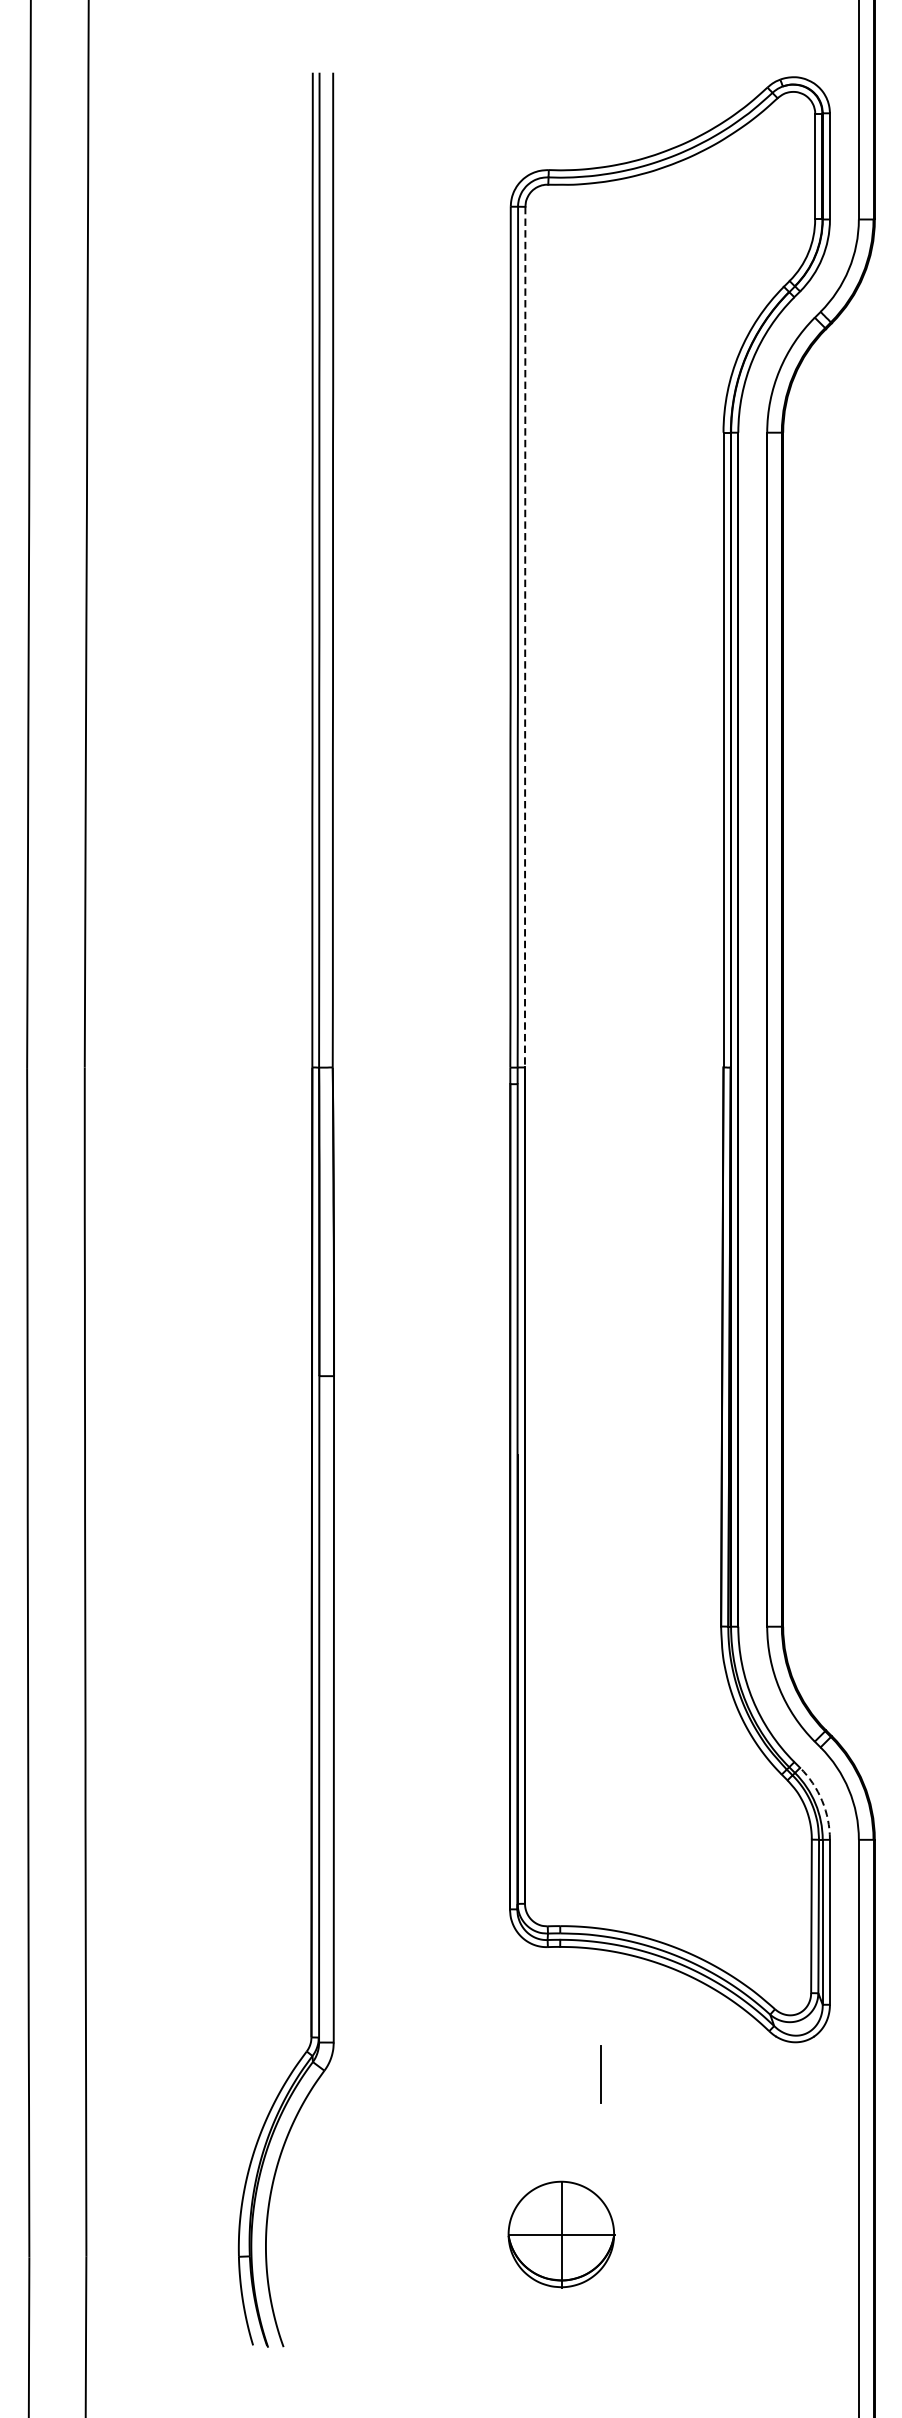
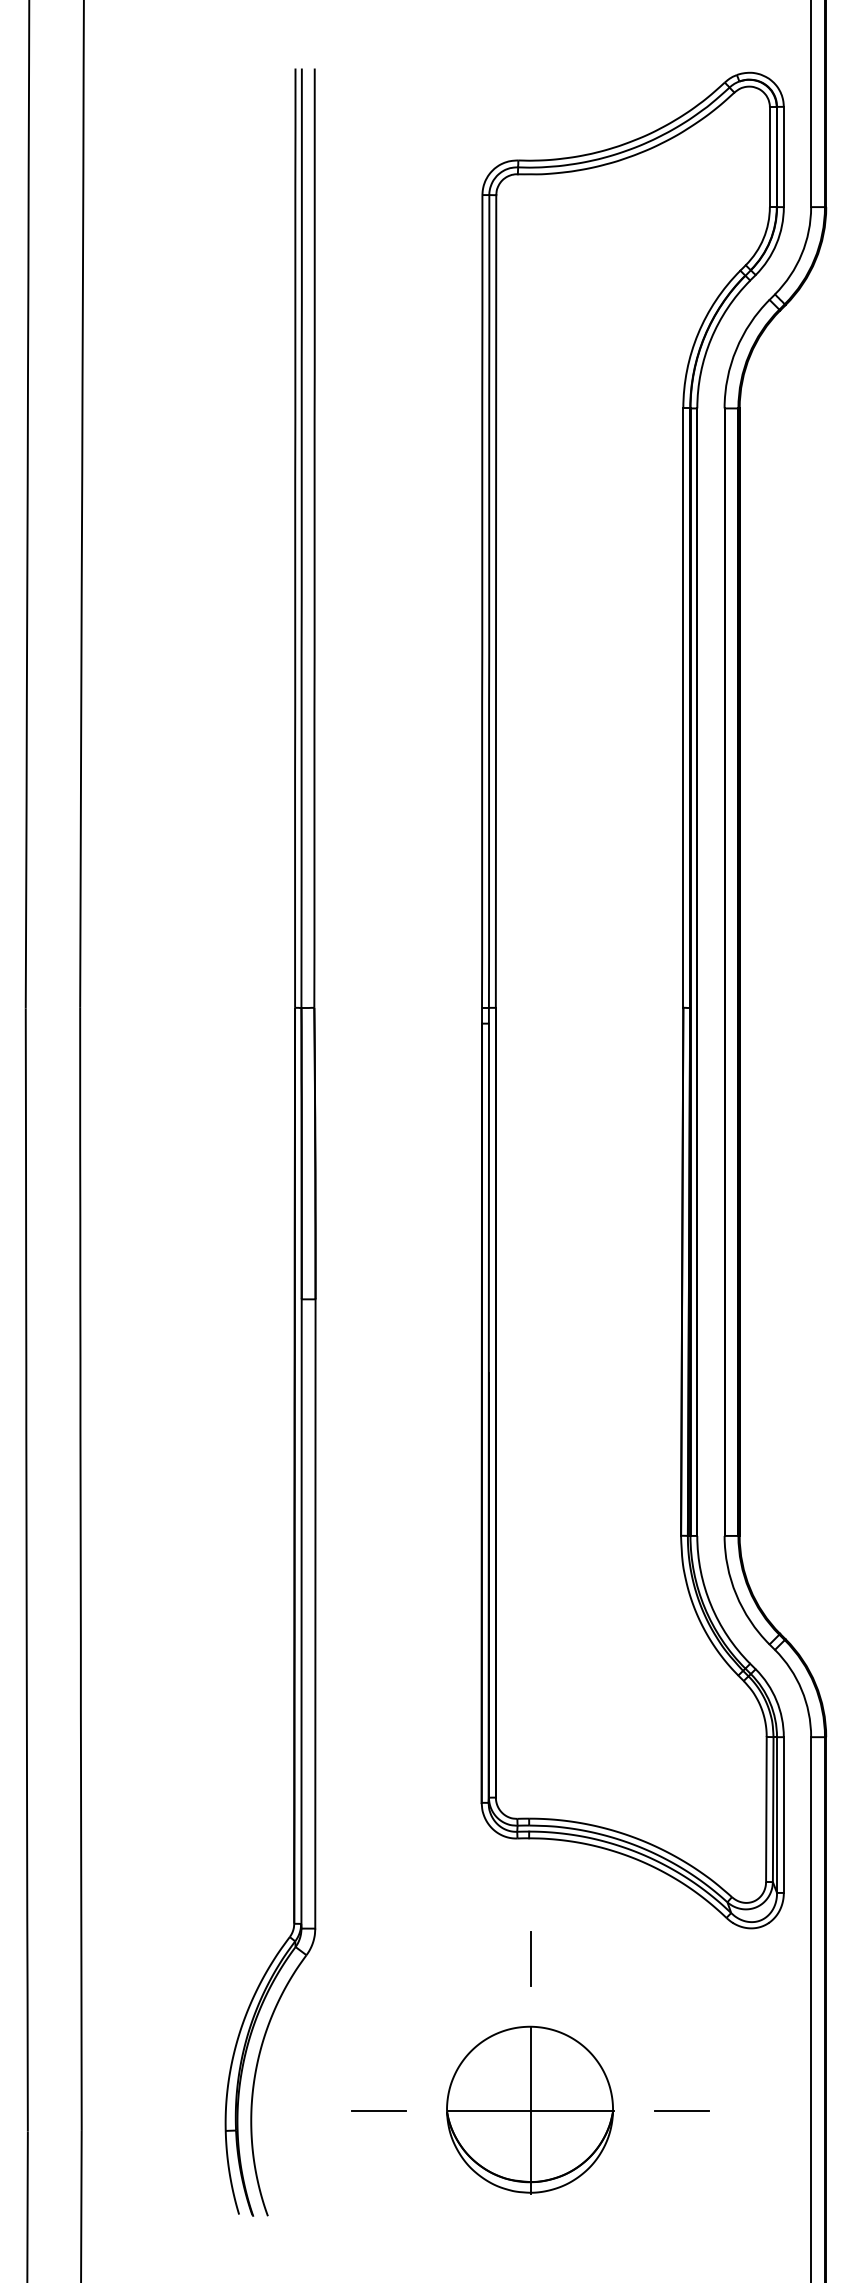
line: (525, 638) -> (496, 602), dashed -> solid
arc: (822, 1800) -> (776, 1700), dashed -> solid
line: (600, 2074) -> (530, 1958), moved
part: (561, 2234) -> (530, 2109), size x1.67
line: (401, 2235) -> (379, 2110), added
line: (722, 2235) -> (682, 2110), added

